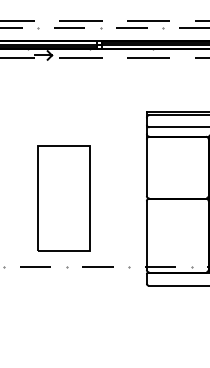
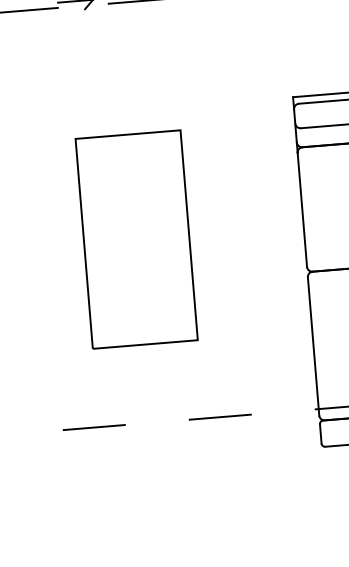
part: (63, 198) -> (135, 239), moved

